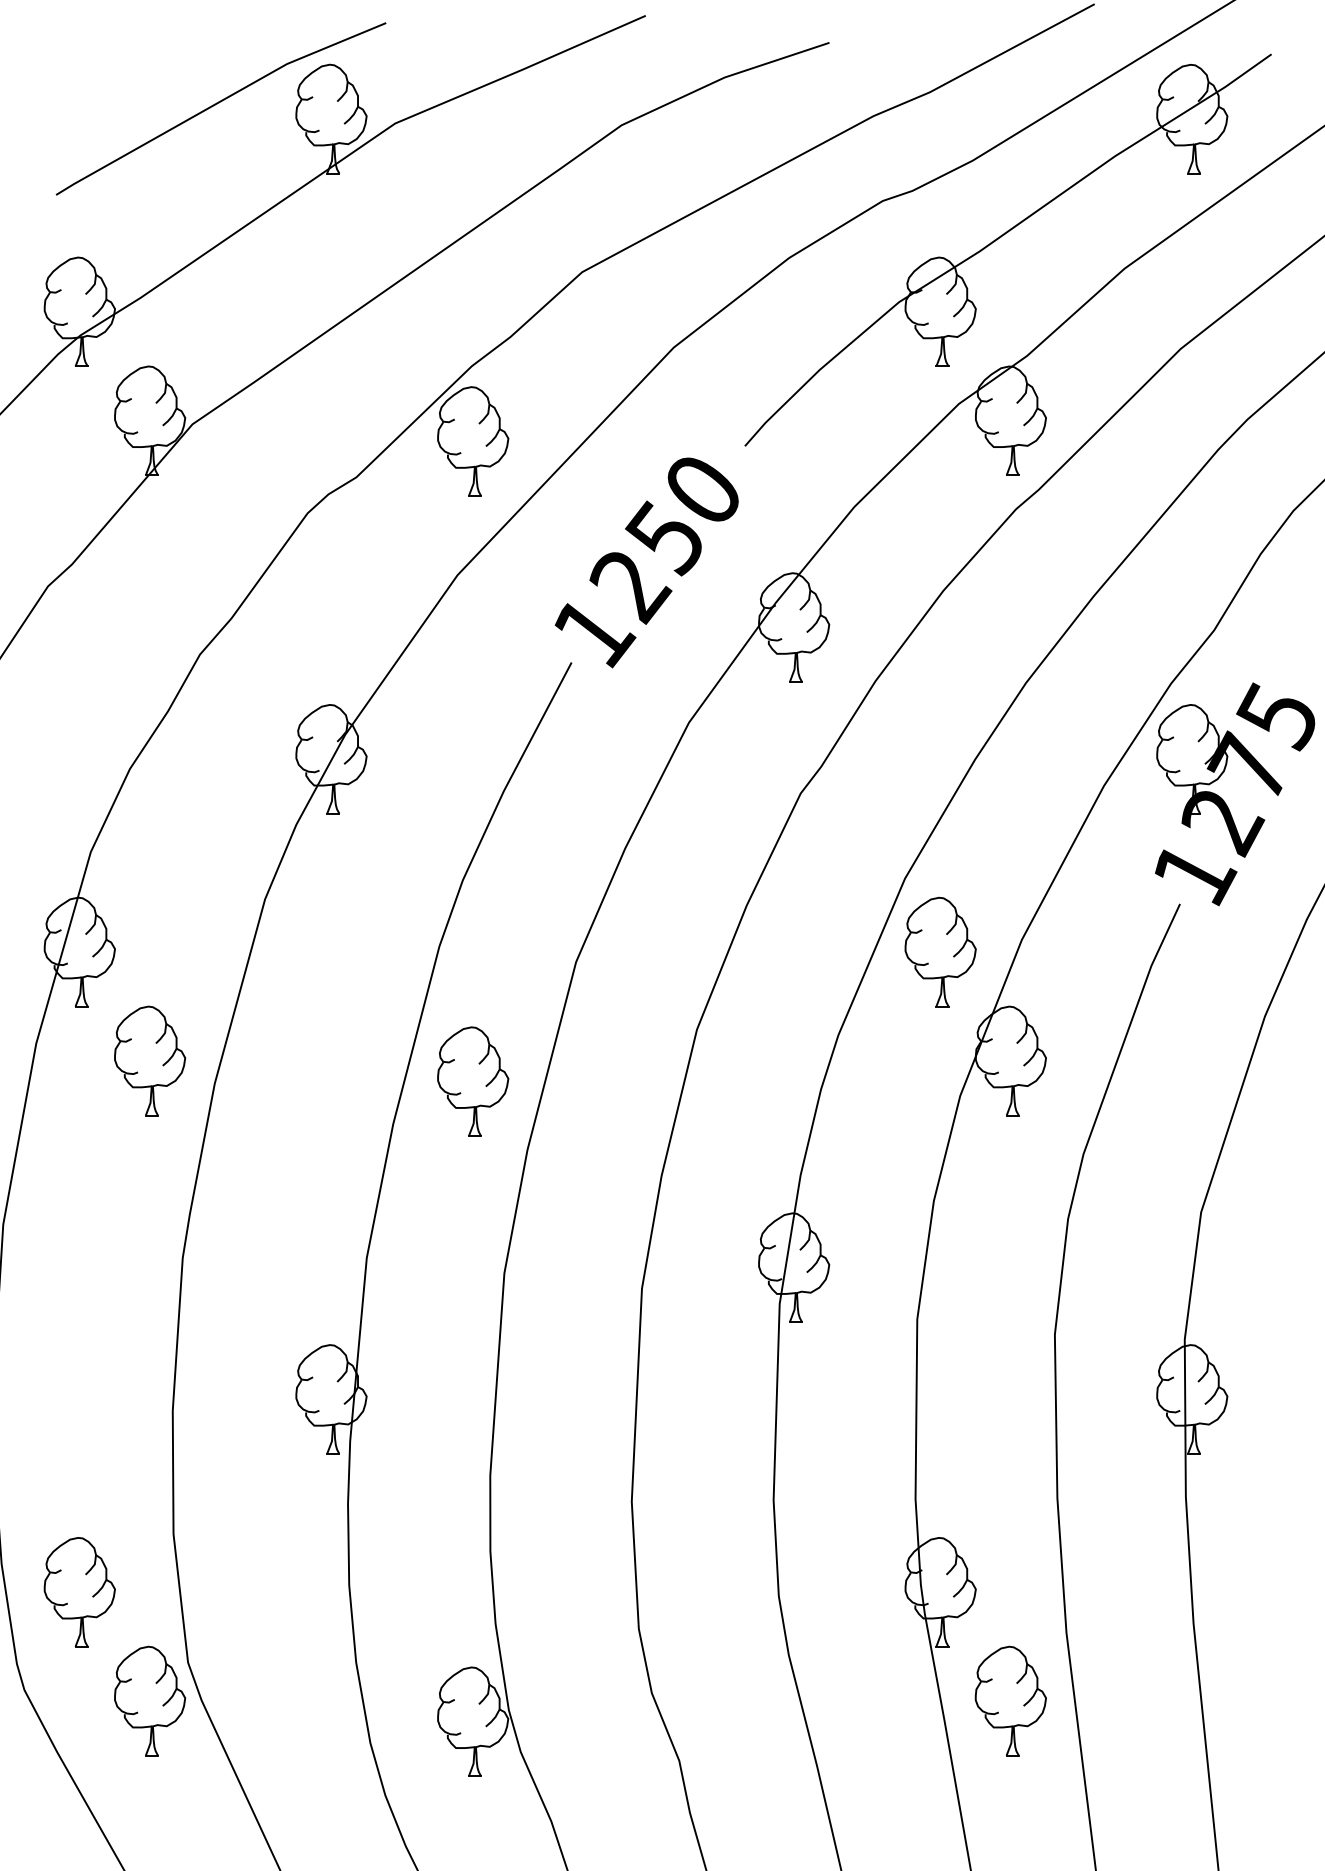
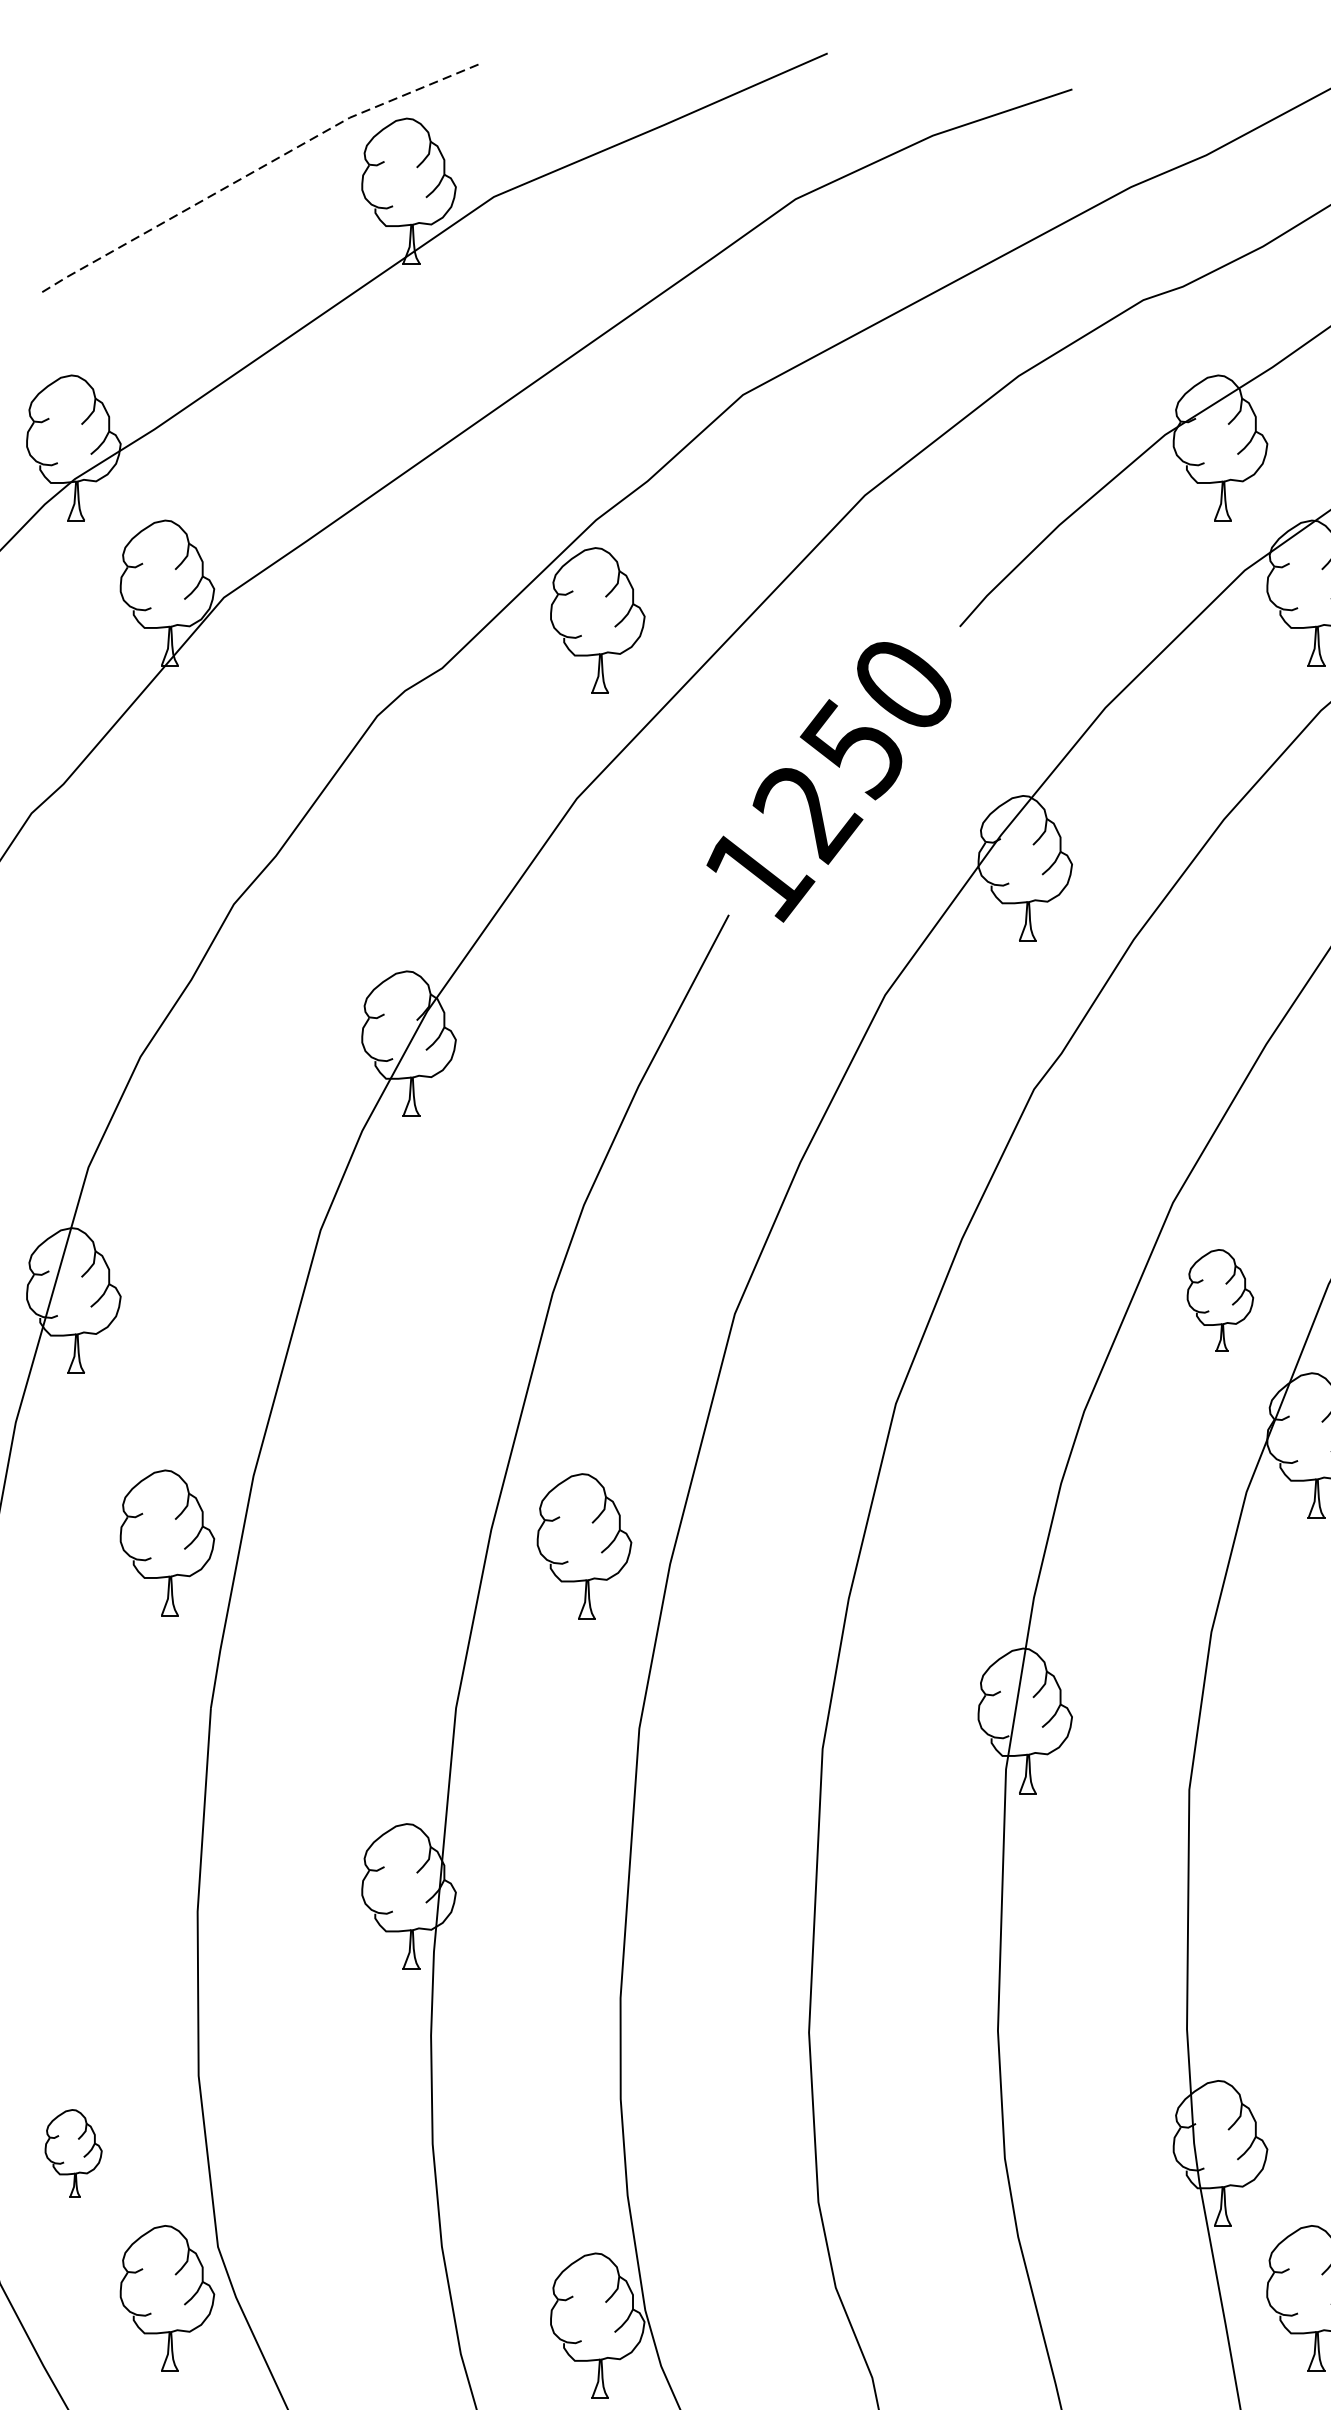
line: (218, 102) -> (258, 168), solid -> dashed
part: (940, 951) -> (1220, 1299), size x0.7
part: (150, 1060) -> (167, 1542), moved
part: (473, 1081) -> (584, 1546), moved
part: (79, 1592) -> (73, 2153), size x0.6

